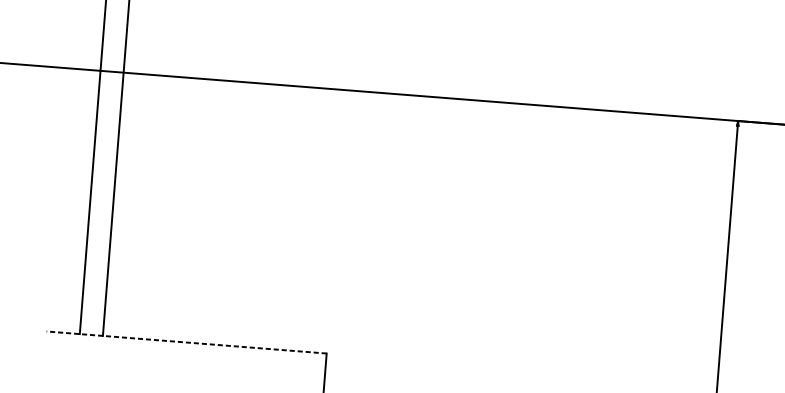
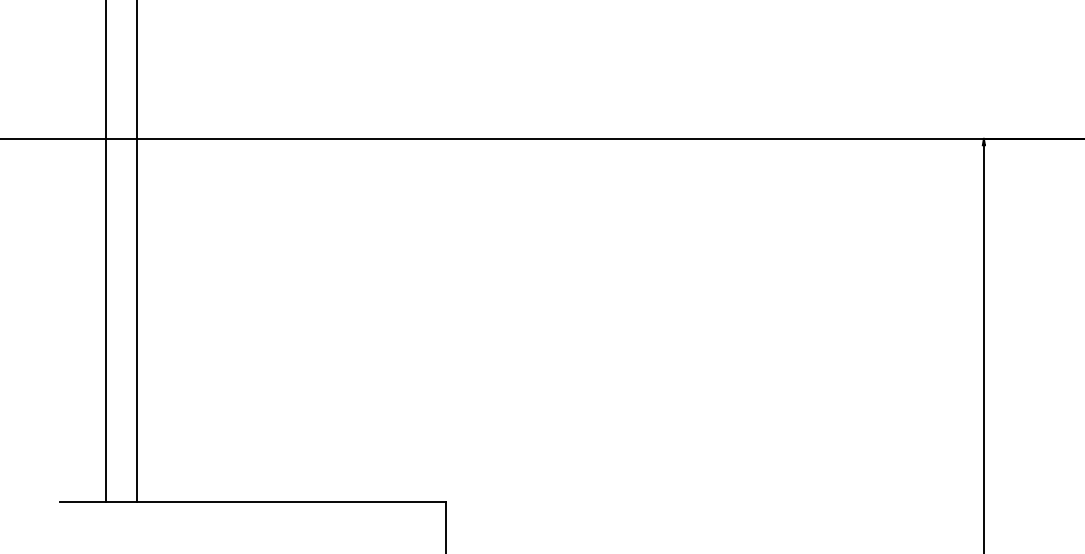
line: (186, 342) -> (252, 501), dashed -> solid

